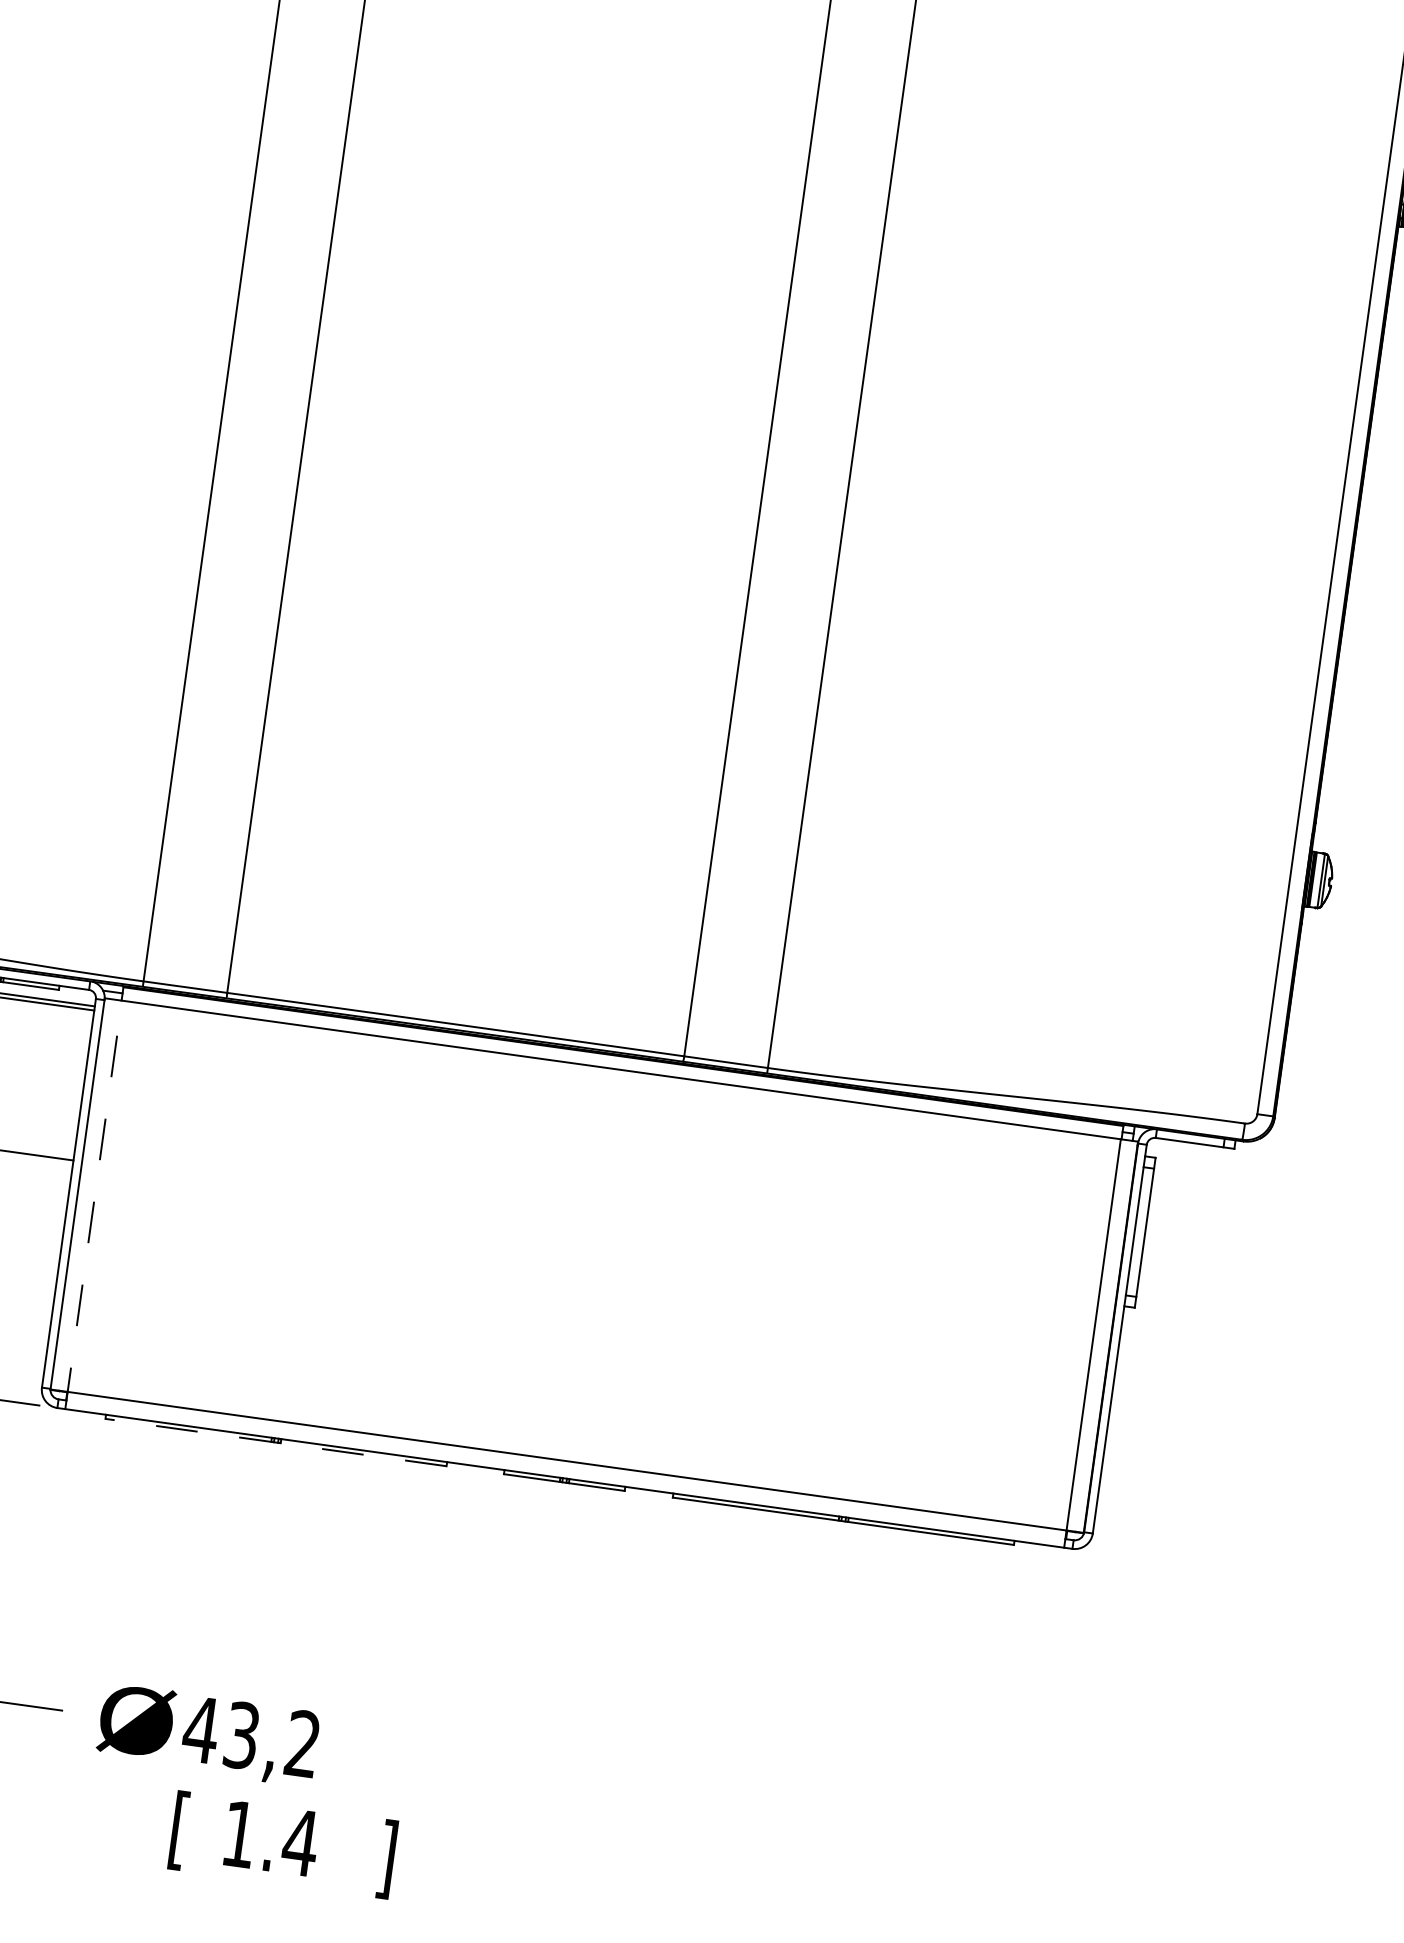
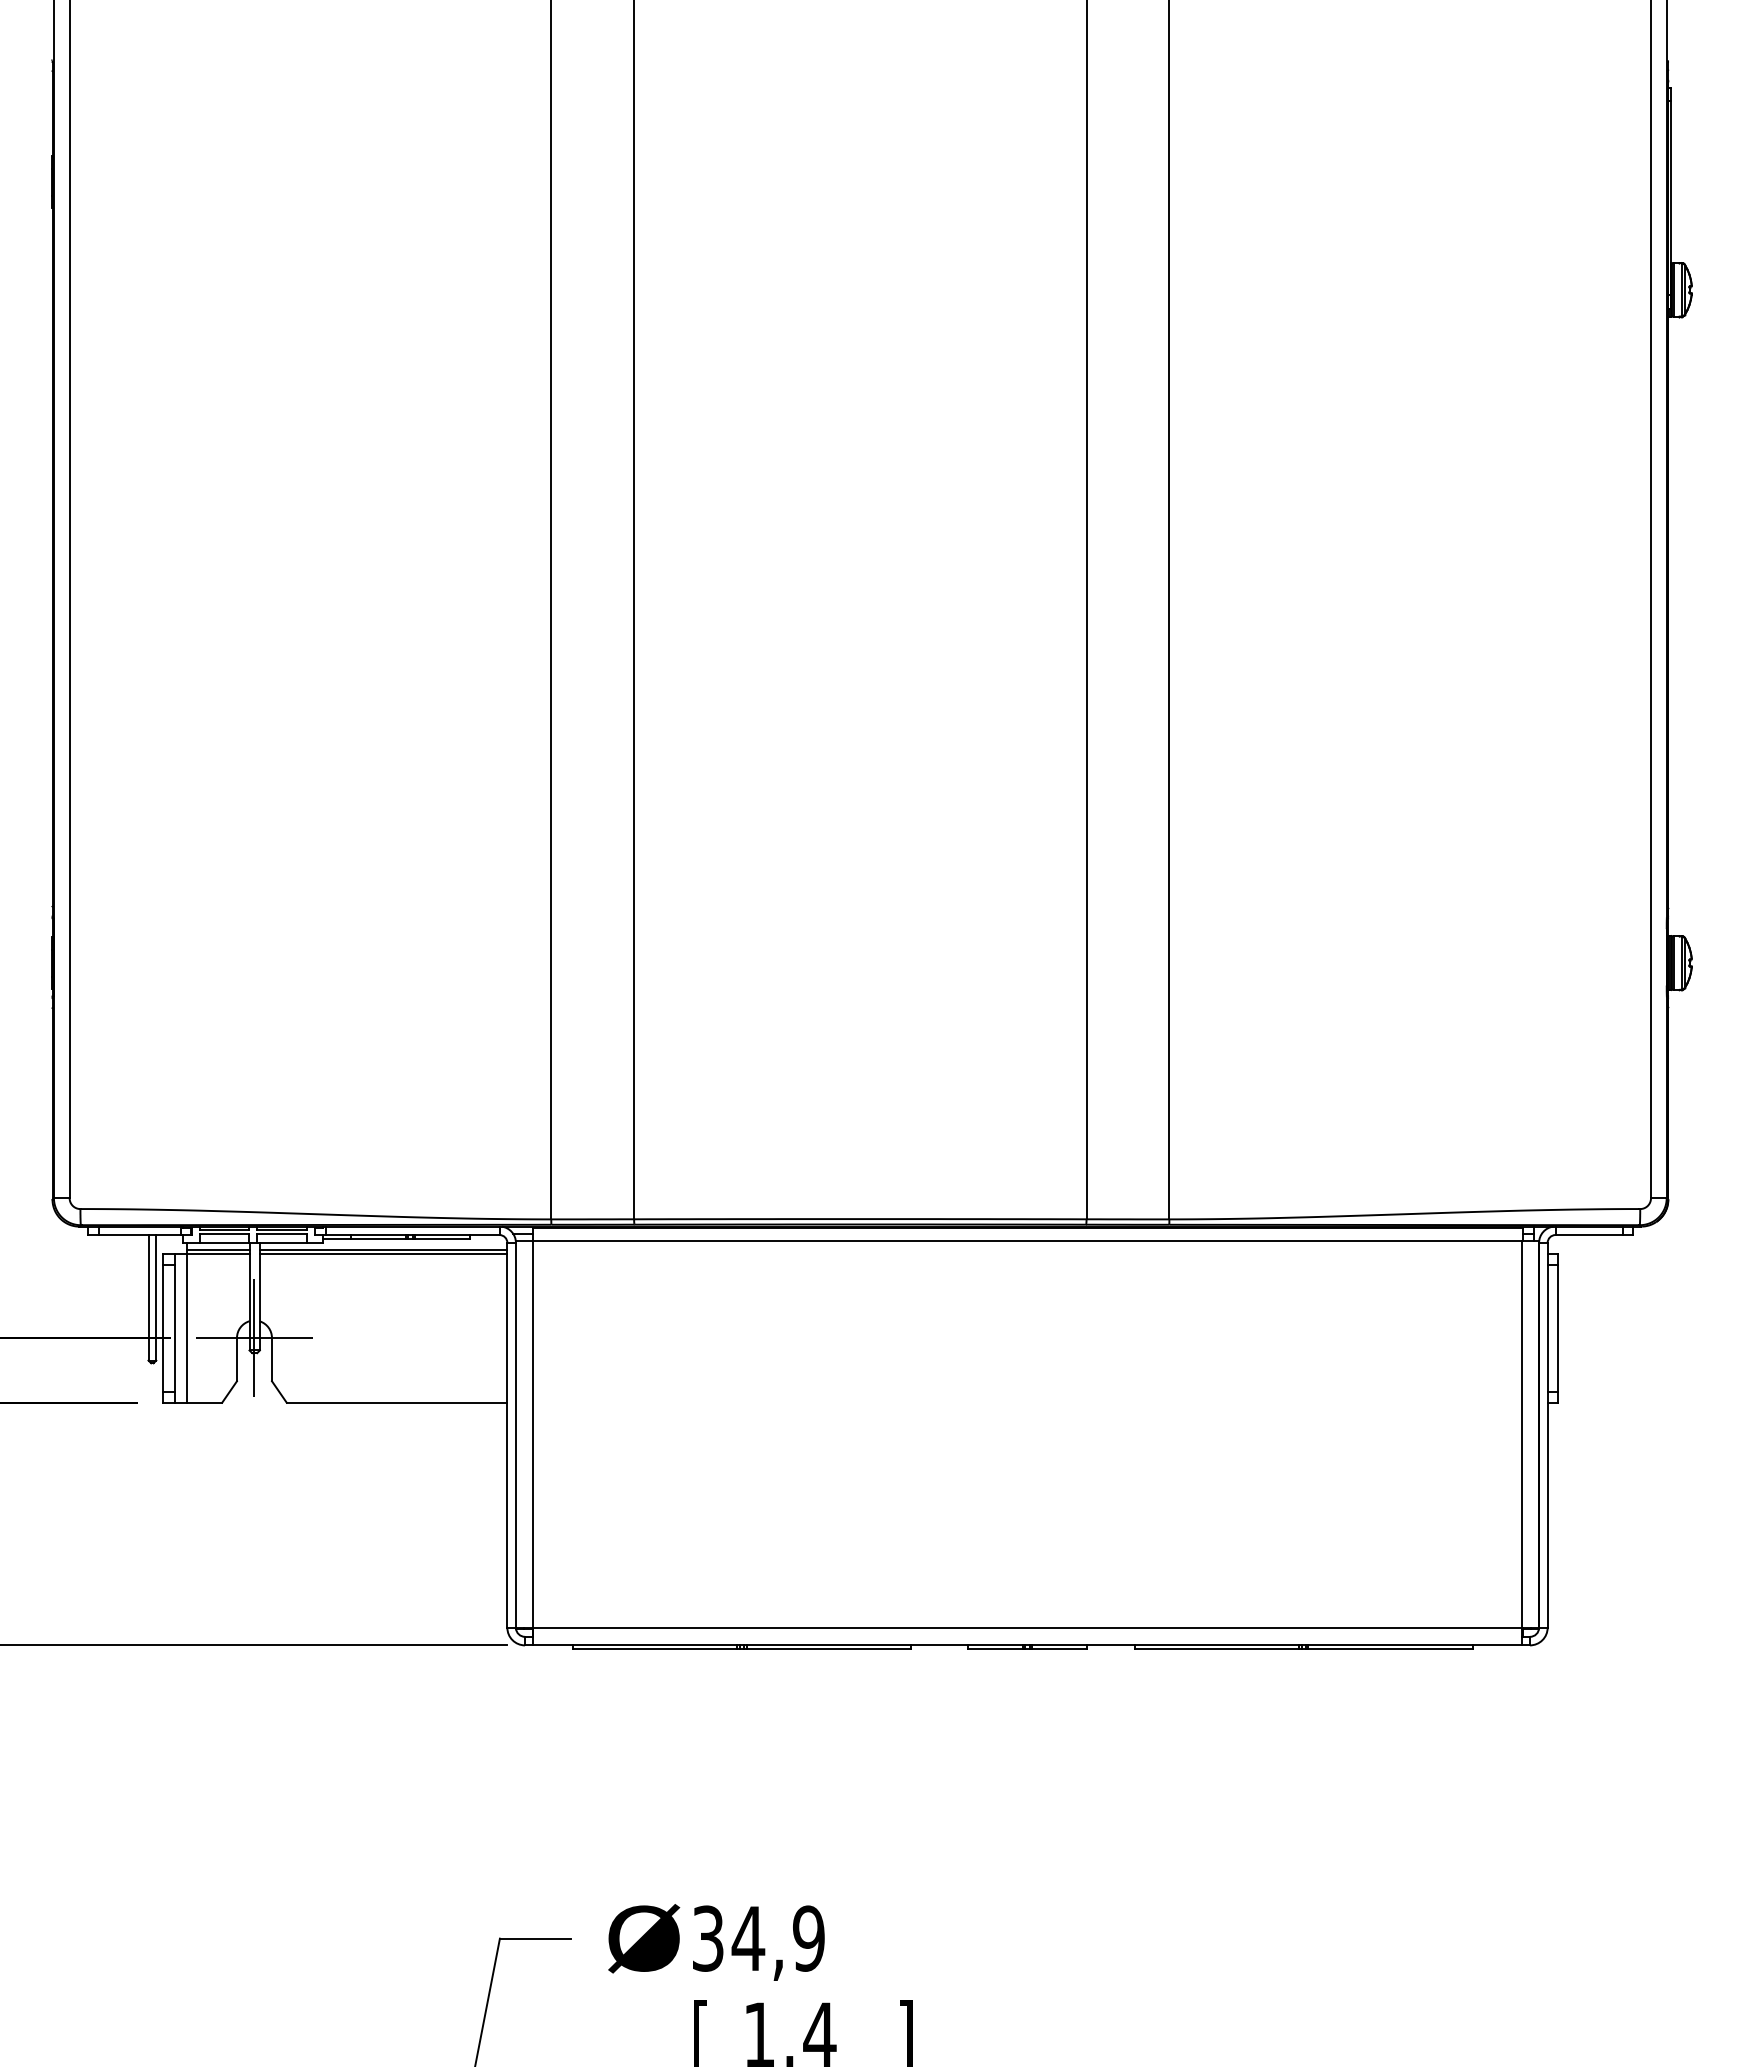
line: (93, 1204) -> (532, 1442), dashed -> solid
line: (276, 1442) -> (742, 1649), dashed -> solid
text: (251, 1736) -> (757, 1938), 43,2 -> 34,9

